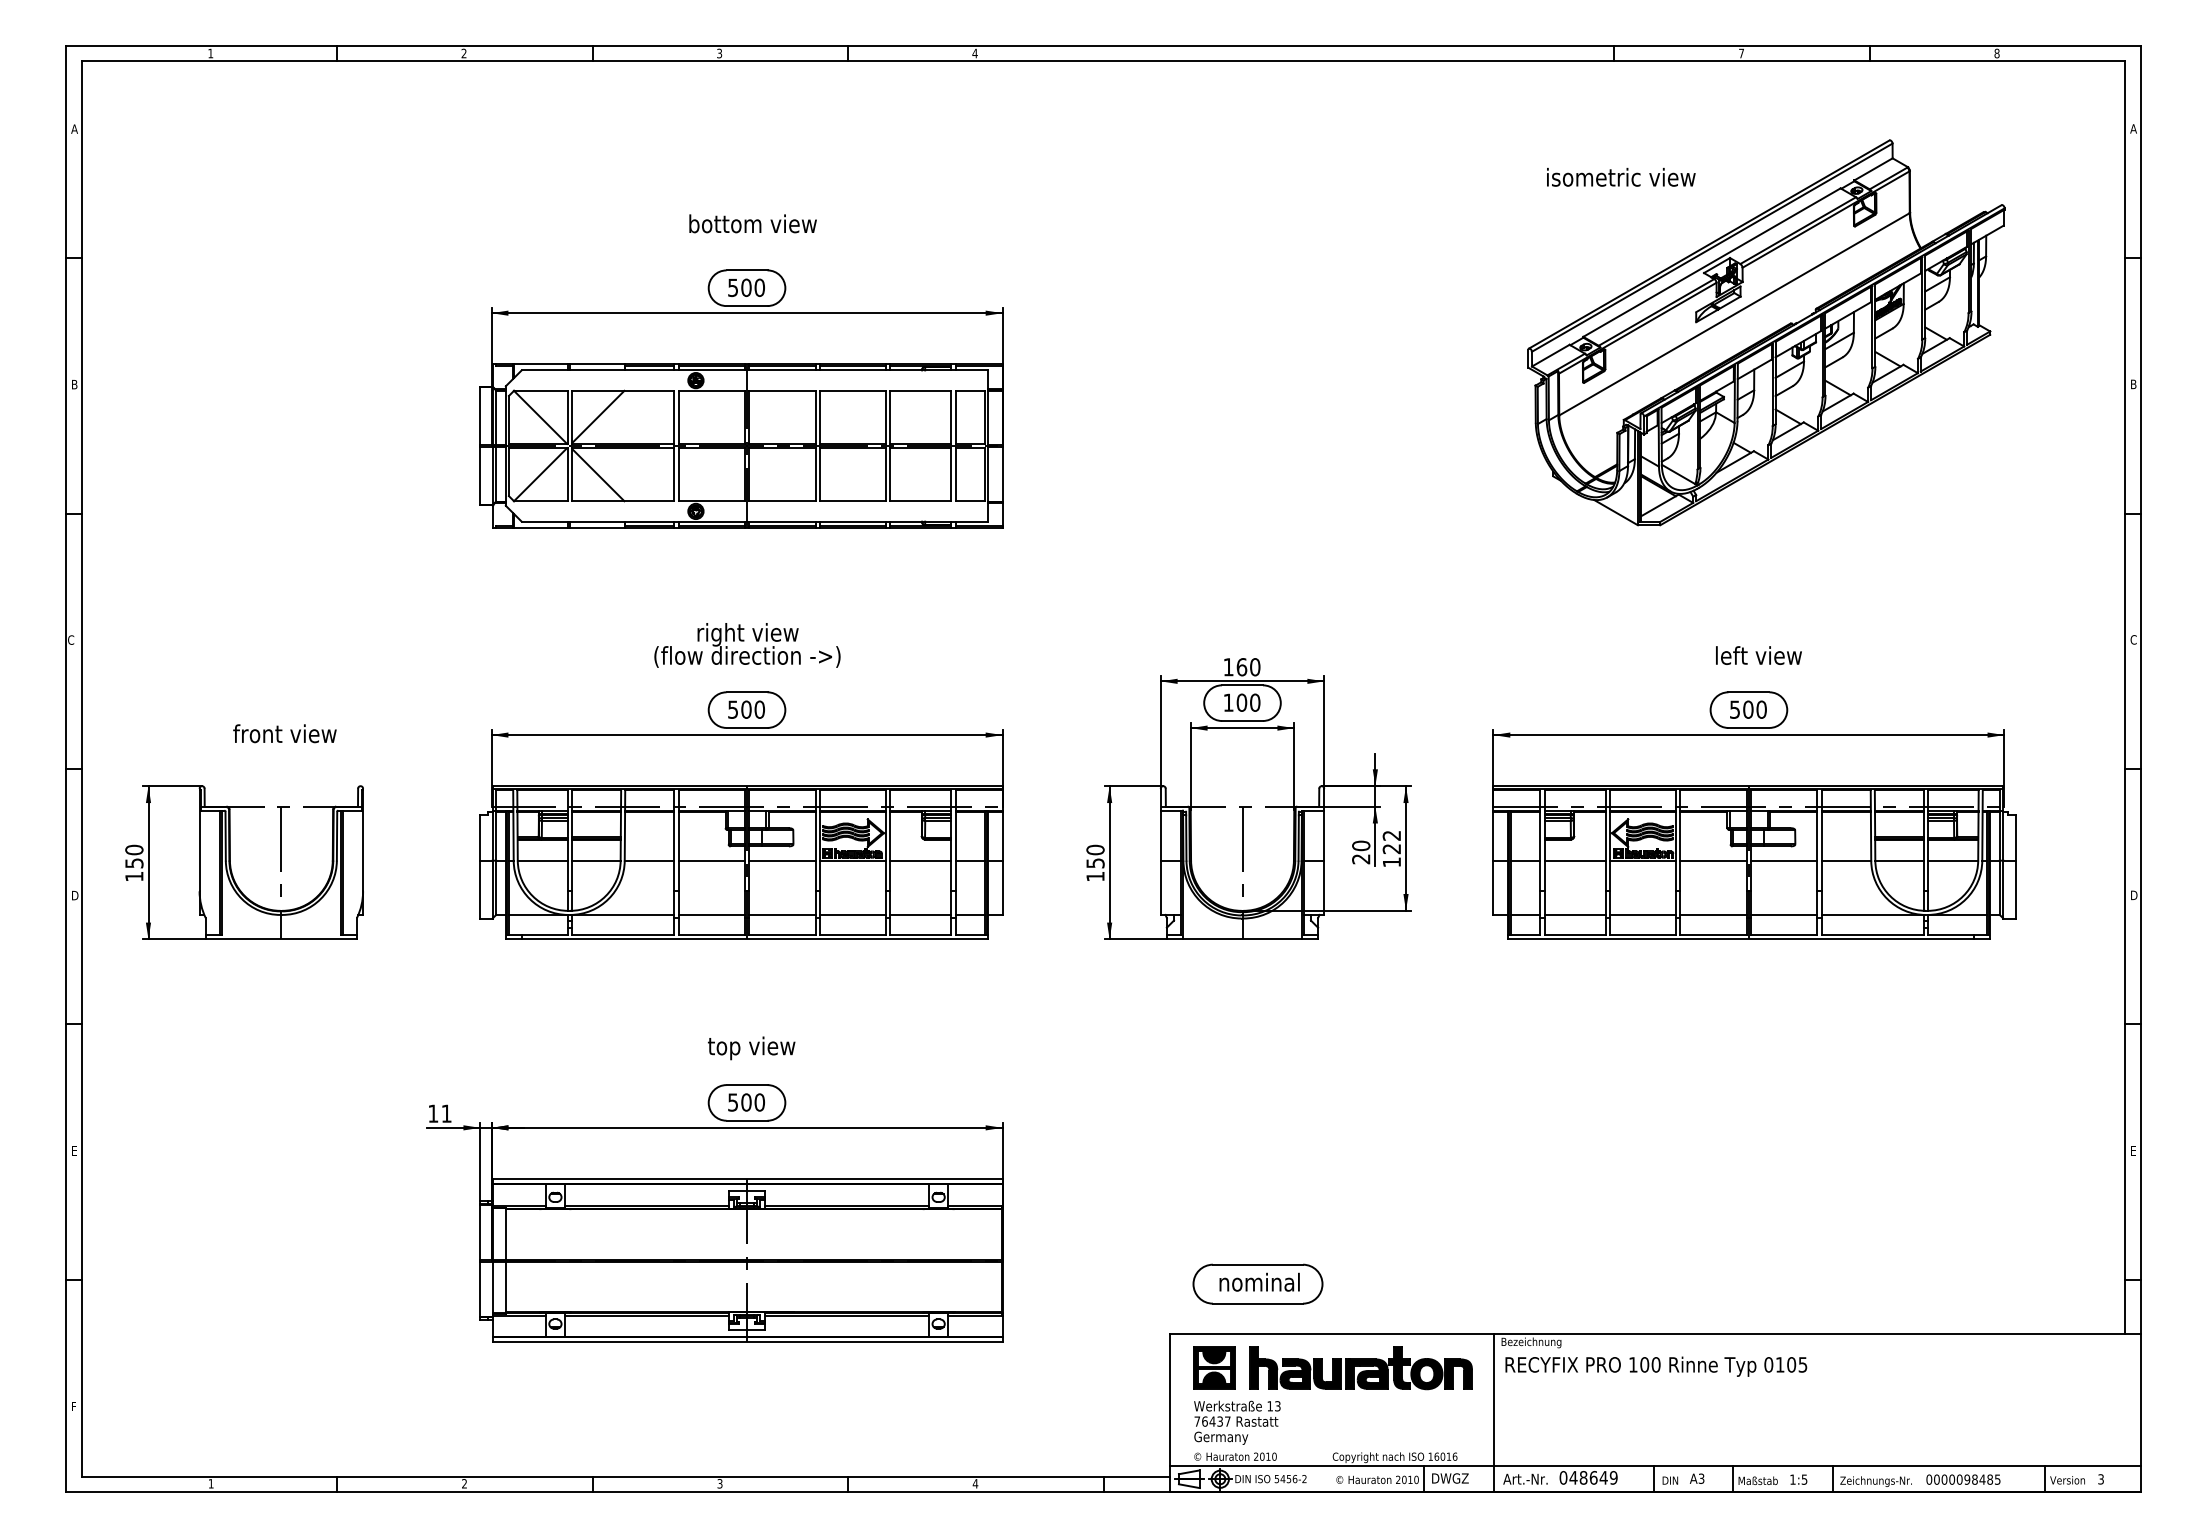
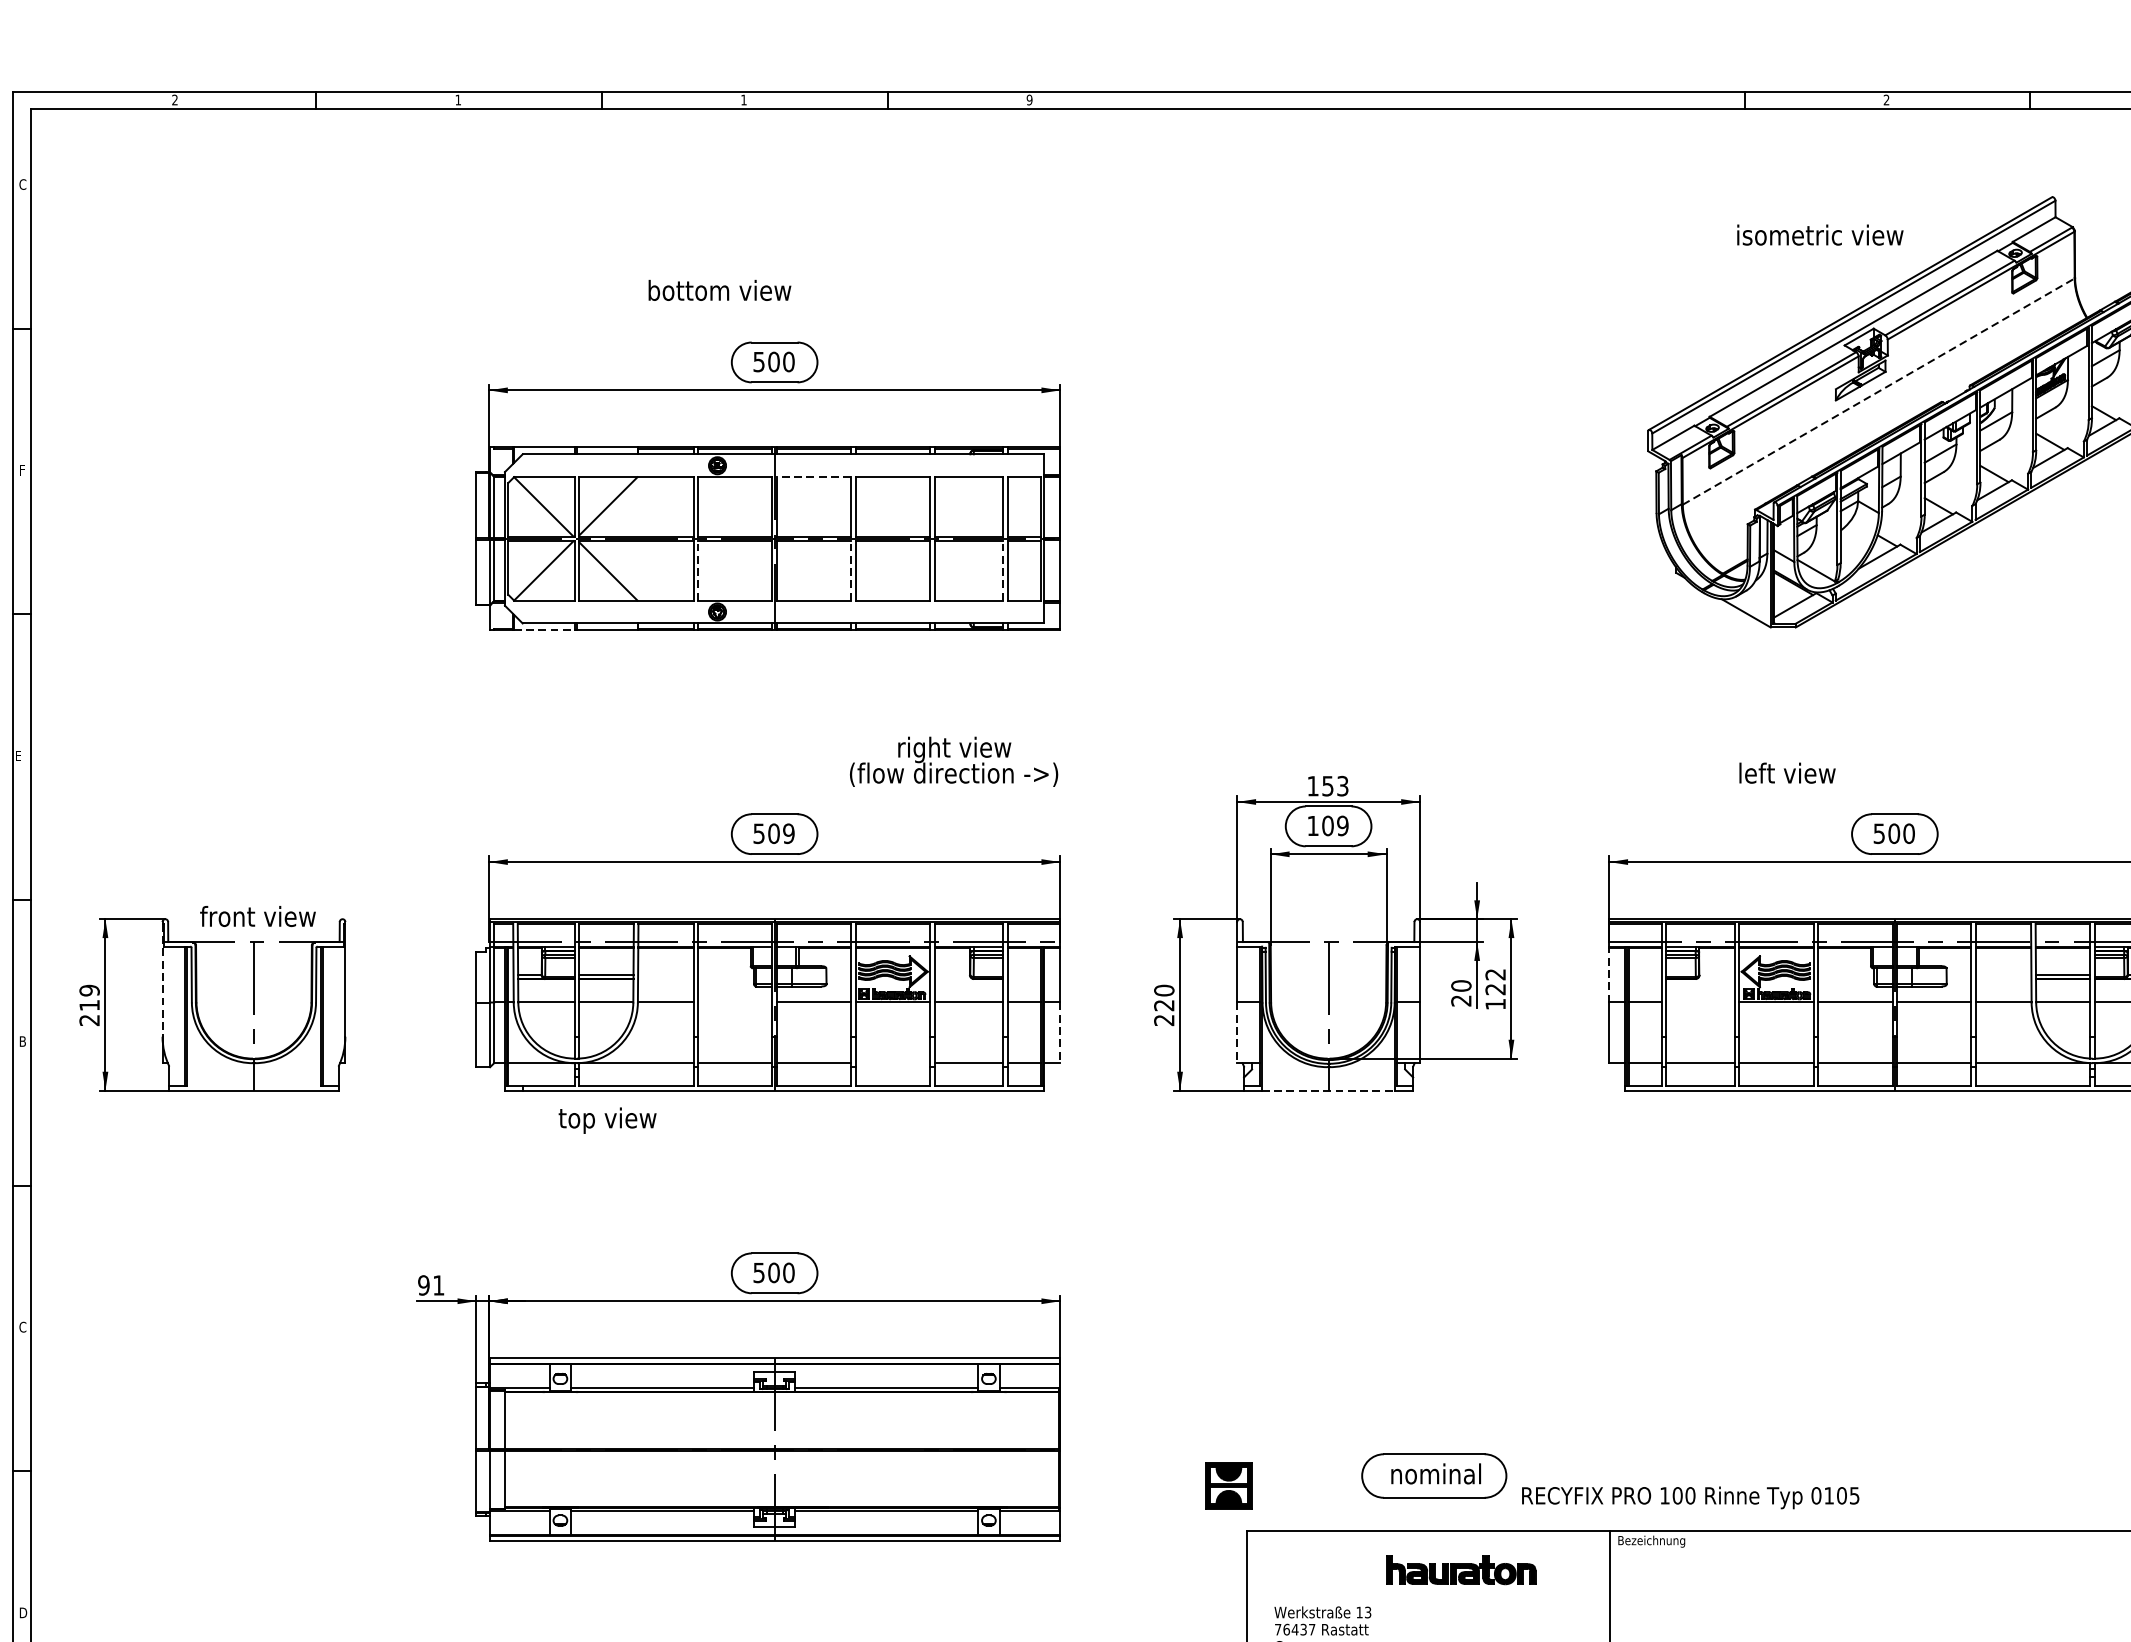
text: (210, 53) -> (174, 100), 1 -> 2
text: (463, 53) -> (457, 100), 2 -> 1
text: (719, 53) -> (743, 100), 3 -> 1
text: (974, 53) -> (1028, 100), 4 -> 9
text: (1741, 53) -> (1886, 100), 7 -> 2
text: (74, 128) -> (22, 183), A -> C
text: (1621, 176) -> (1820, 234), moved
text: (752, 223) -> (719, 290), moved
line: (1734, 314) -> (1878, 391), solid -> dashed
text: (74, 384) -> (22, 470), B -> F
line: (781, 390) -> (813, 476), solid -> dashed
line: (678, 474) -> (698, 570), solid -> dashed
line: (815, 474) -> (851, 570), solid -> dashed
line: (951, 474) -> (1003, 570), solid -> dashed
line: (541, 527) -> (544, 629), solid -> dashed
text: (71, 639) -> (19, 755), C -> E
text: (747, 645) -> (954, 761), moved
text: (1758, 655) -> (1787, 773), moved
text: (1248, 667) -> (1335, 786), 160 -> 153
text: (1255, 702) -> (1343, 825), 100 -> 109
text: (759, 709) -> (788, 833), 500 -> 509
text: (284, 733) -> (257, 916), moved
line: (1493, 835) -> (1609, 974), solid -> dashed
line: (199, 840) -> (162, 979), solid -> dashed
line: (711, 860) -> (734, 1002), removed
line: (1574, 860) -> (1699, 1002), removed
text: (134, 863) -> (89, 1005), 150 -> 219
text: (1095, 869) -> (1164, 1012), 150 -> 220
line: (1002, 888) -> (1060, 1033), solid -> dashed
line: (1160, 888) -> (1236, 1033), solid -> dashed
text: (75, 895) -> (23, 1041), D -> B
line: (852, 914) -> (892, 1062), removed
line: (1242, 939) -> (1328, 1090), solid -> dashed
text: (751, 1048) -> (607, 1120), moved
text: (433, 1113) -> (424, 1285), 11 -> 91
text: (74, 1150) -> (22, 1326), E -> C
part: (1257, 1283) -> (1433, 1475), moved
text: (1656, 1366) -> (1690, 1497), moved
part: (1214, 1367) -> (1229, 1485), moved
part: (1360, 1368) -> (1460, 1570), size x0.6
text: (75, 1406) -> (23, 1612), F -> D

